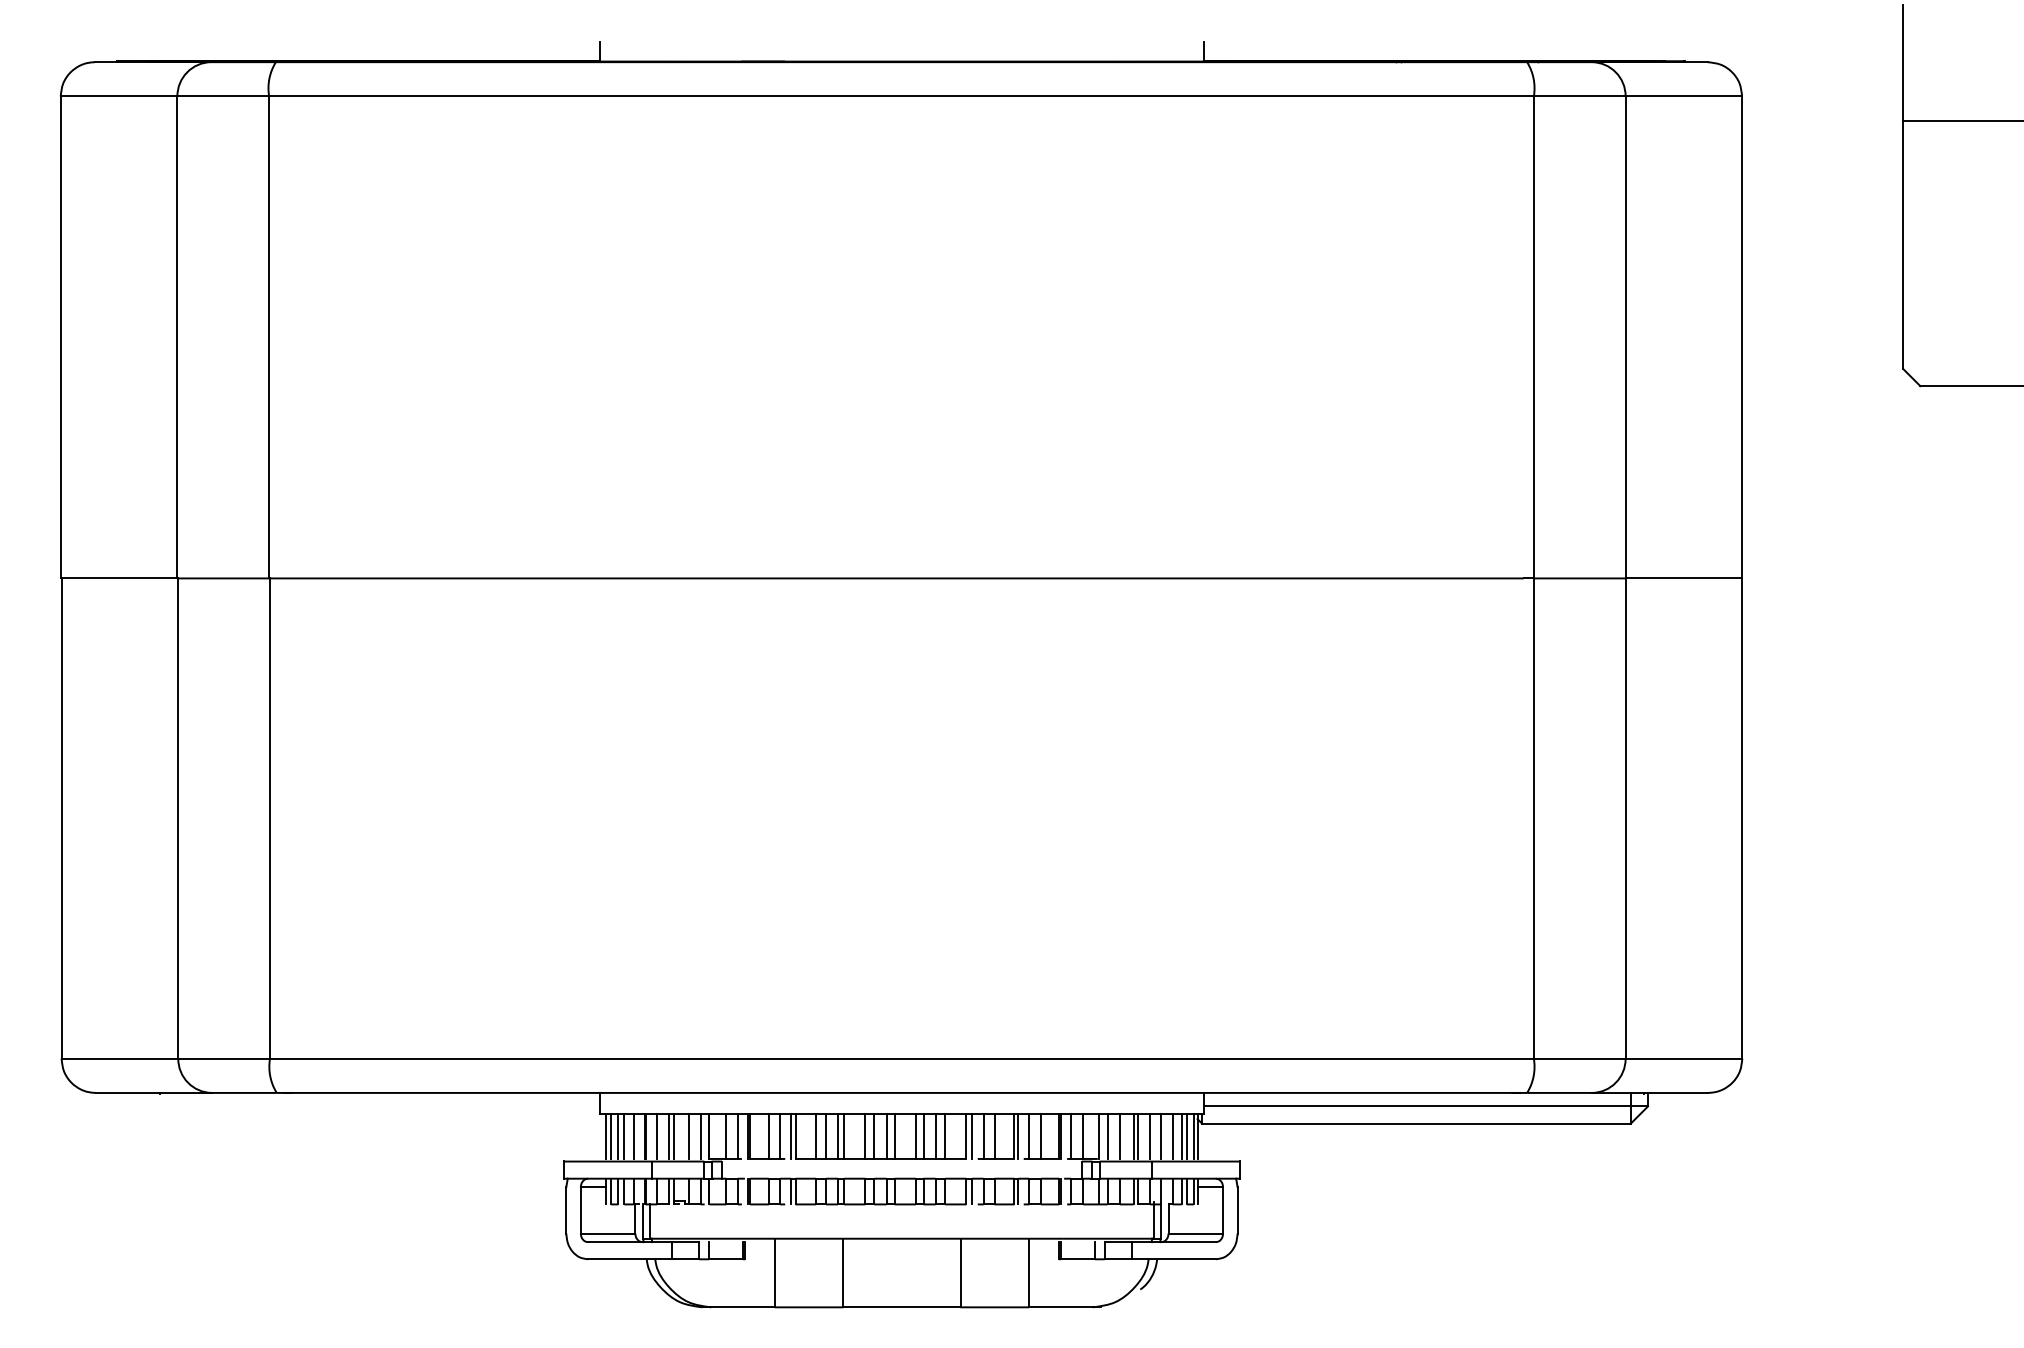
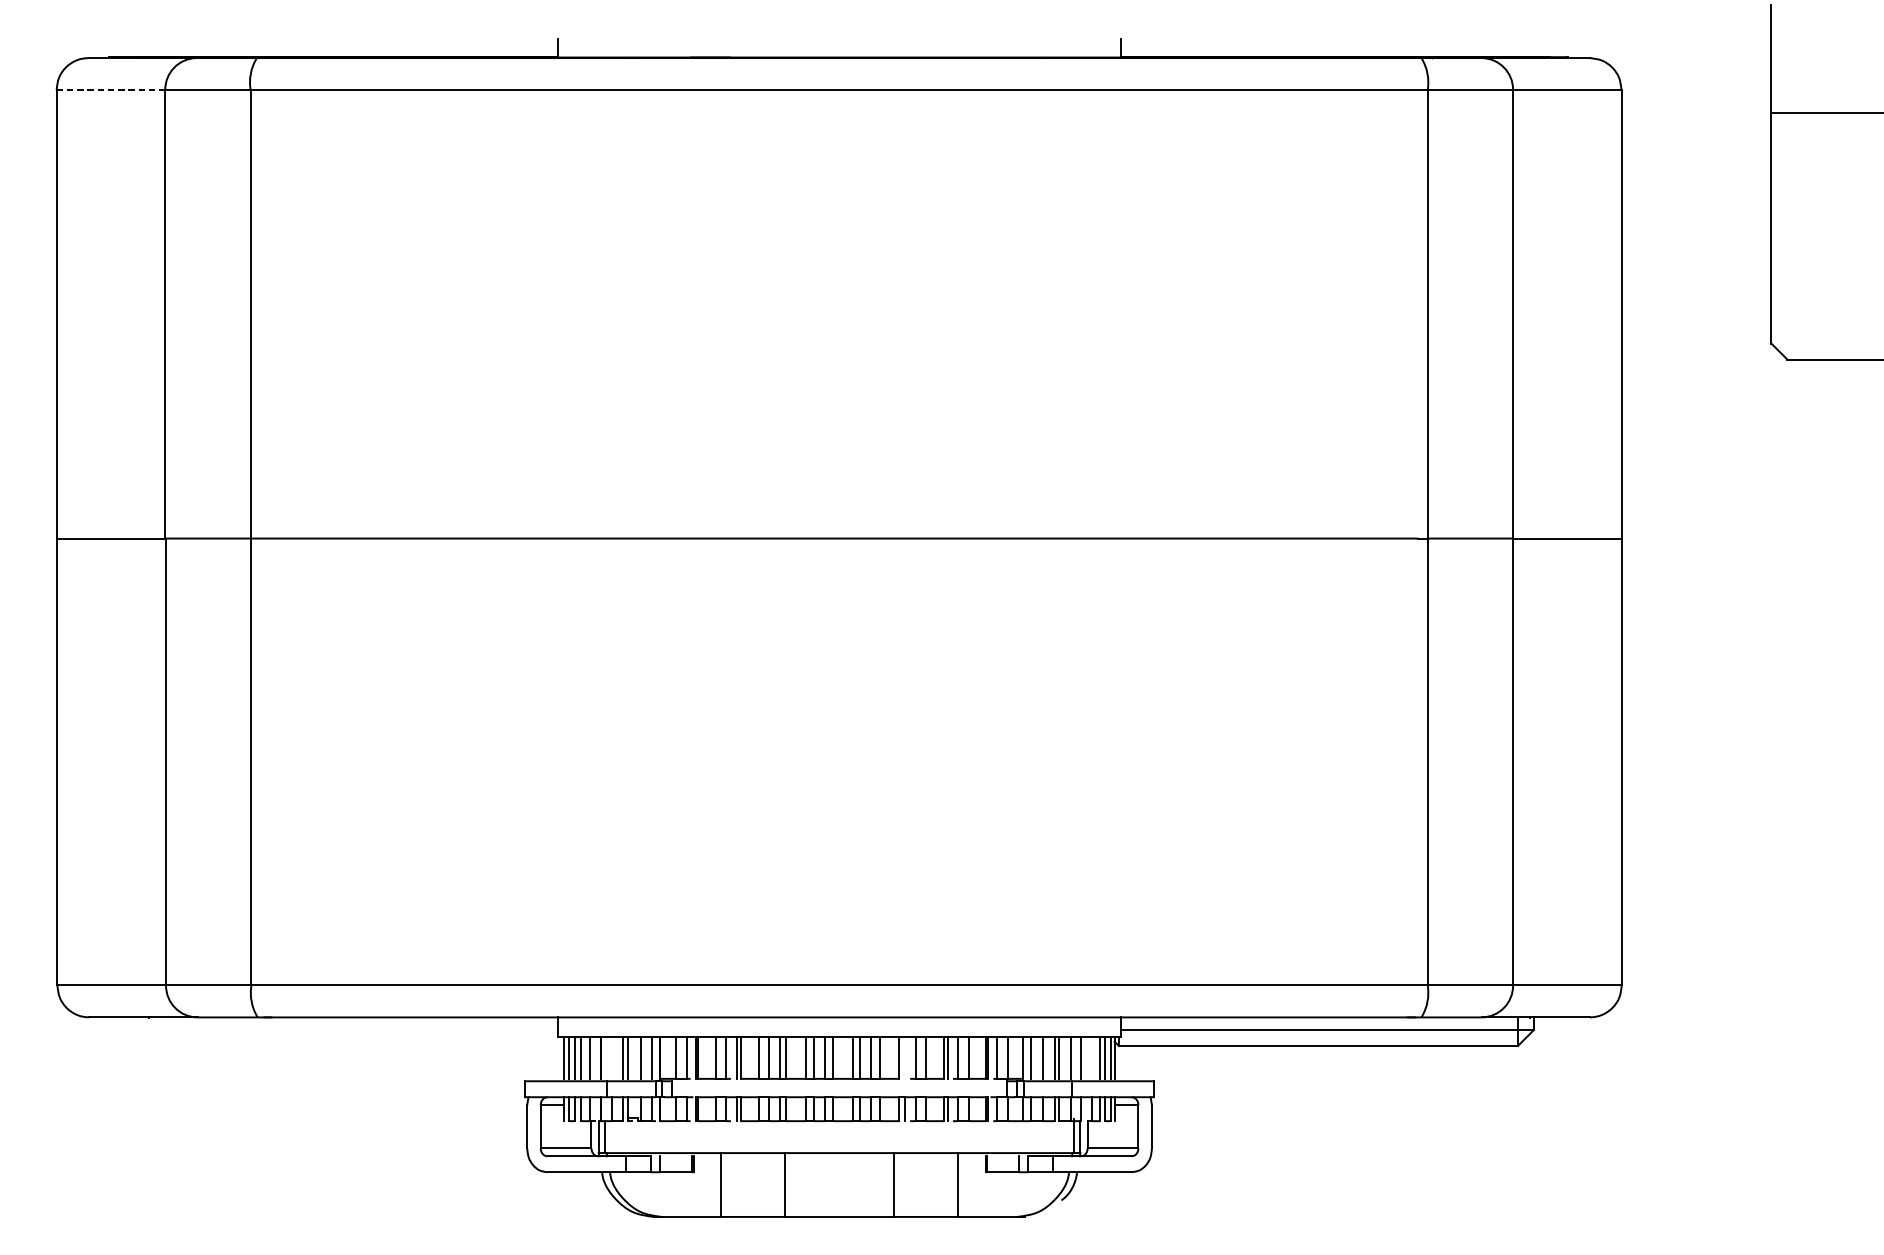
line: (119, 96) -> (111, 90), solid -> dashed
line: (657, 1135) -> (612, 1057), removed
line: (972, 1135) -> (905, 1057), removed
line: (1172, 1135) -> (1091, 1057), removed

